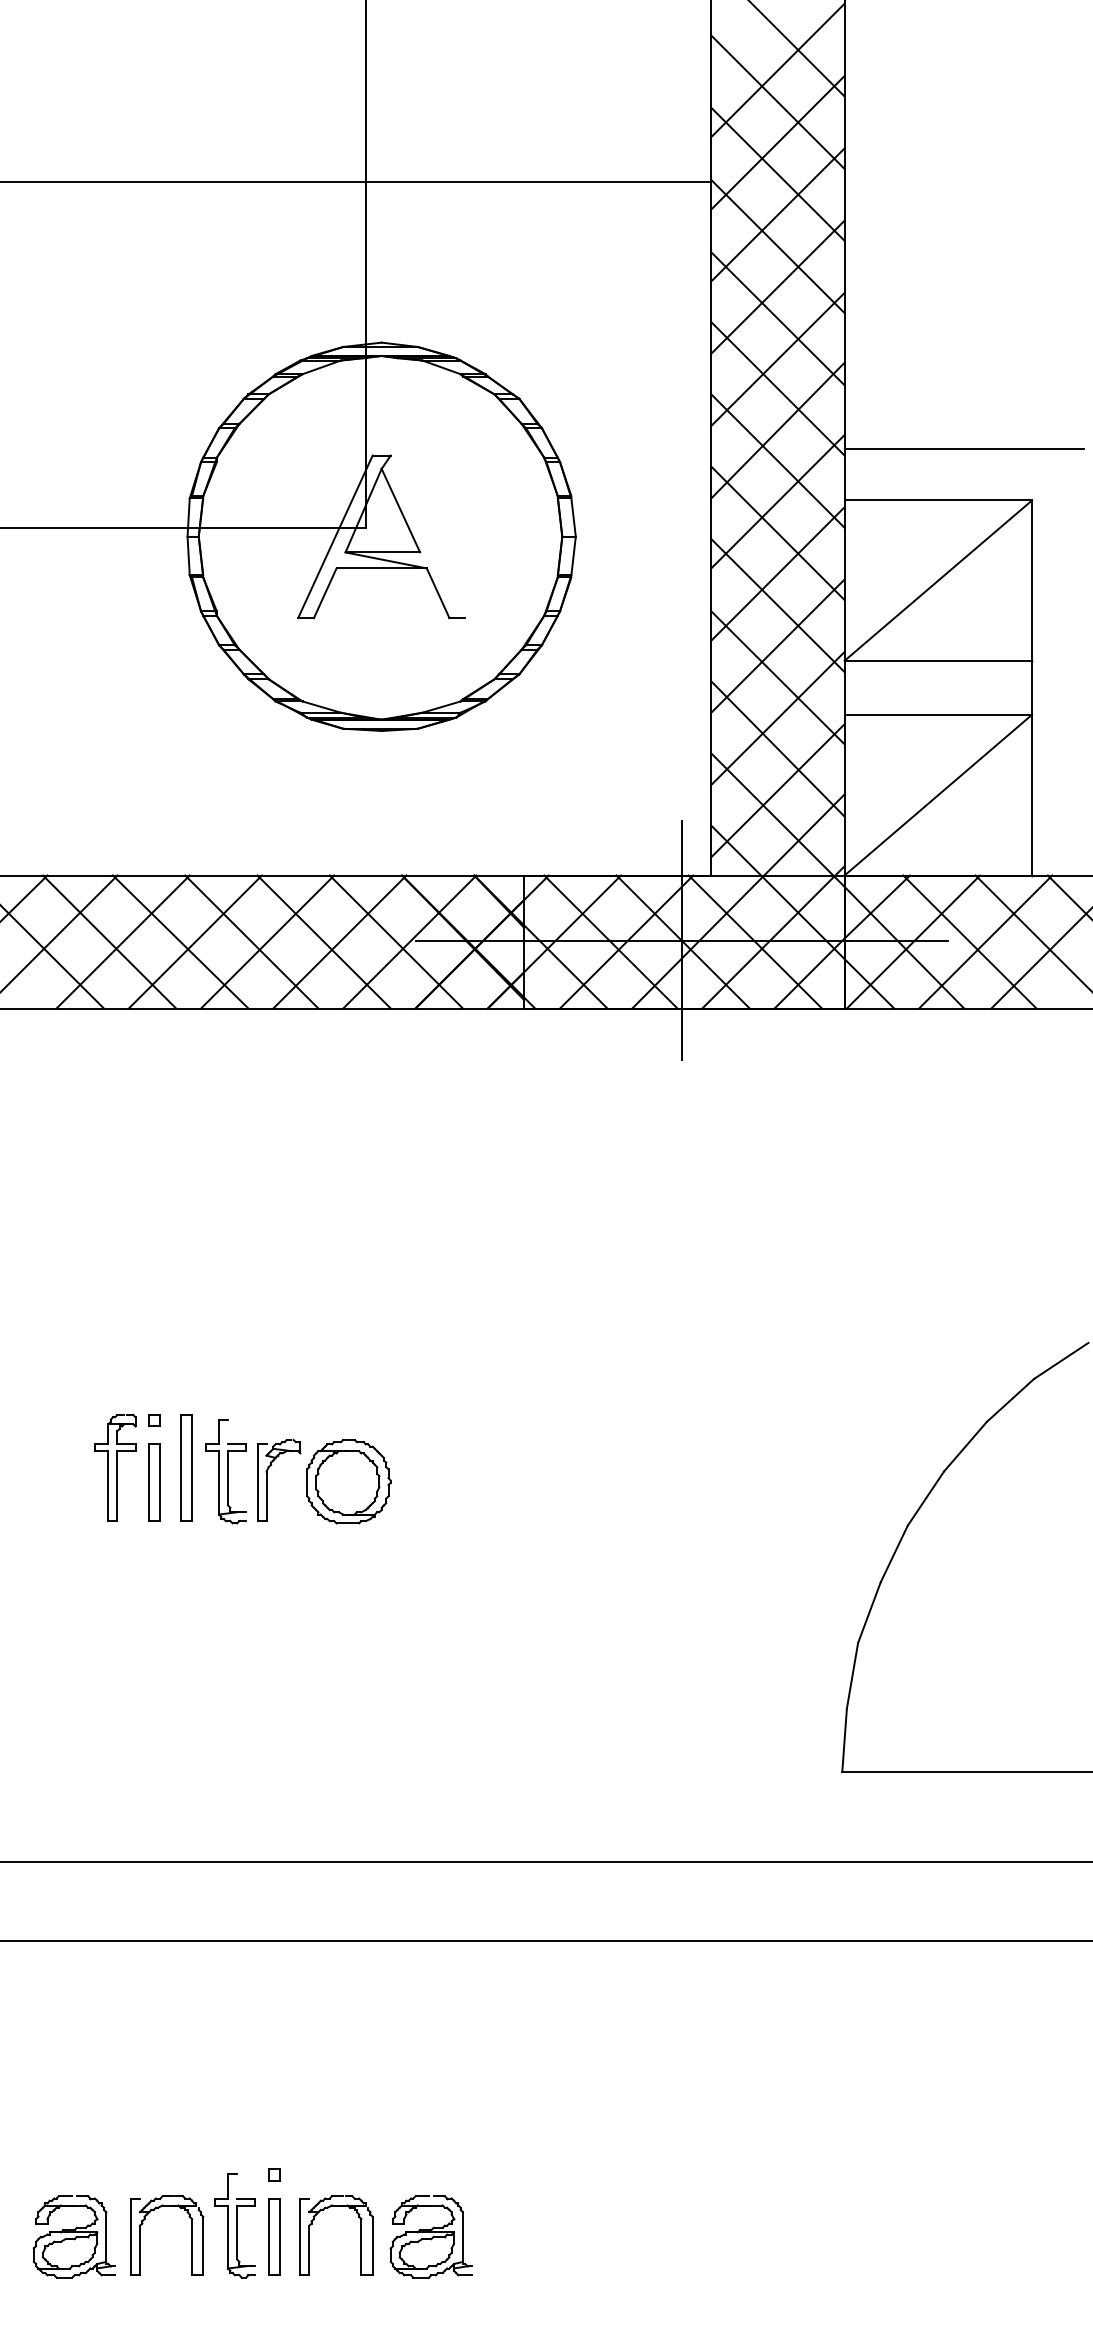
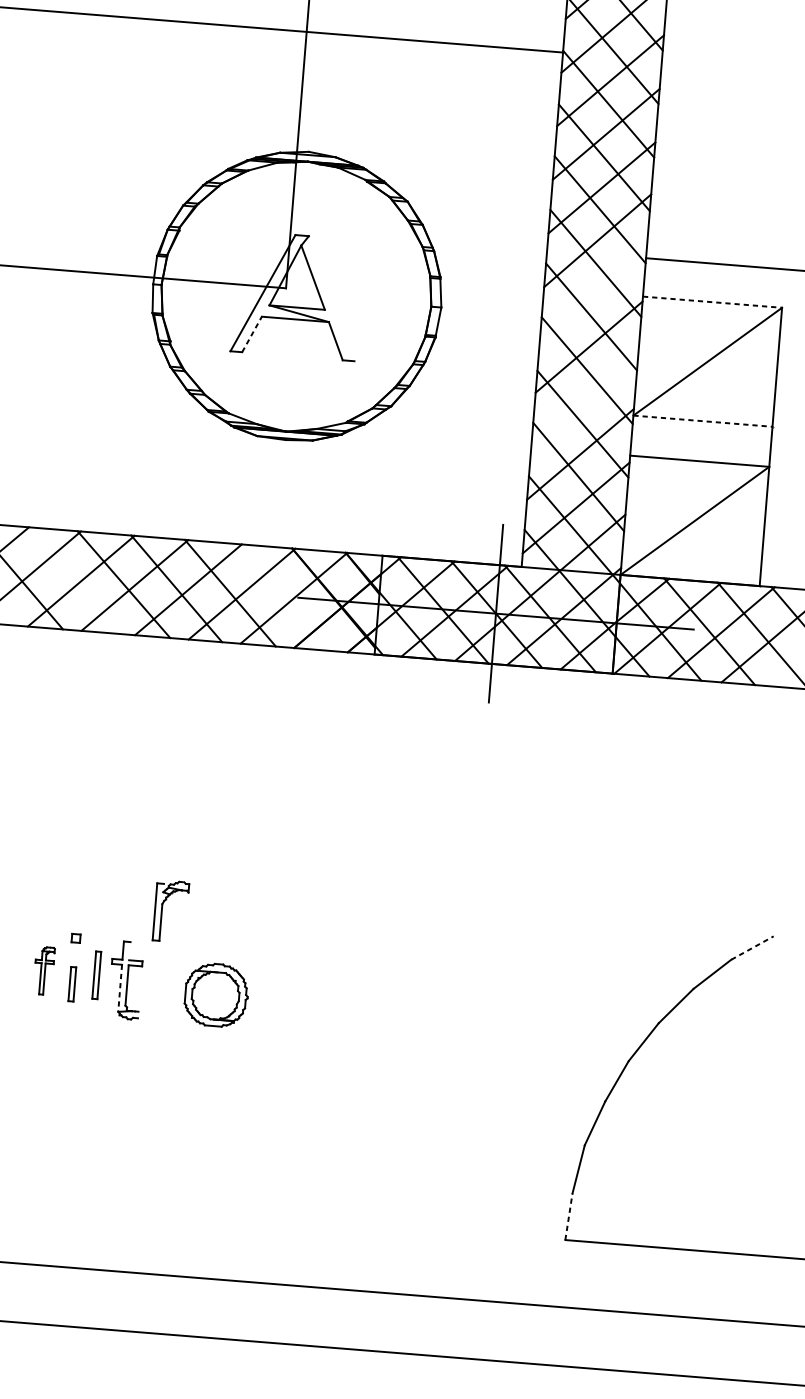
line: (938, 500) -> (712, 302), solid -> dashed
line: (777, 501) -> (593, 293), removed
line: (325, 592) -> (252, 333), solid -> dashed
line: (777, 645) -> (584, 400), removed
line: (938, 660) -> (703, 420), solid -> dashed
line: (109, 941) -> (71, 580), removed
line: (395, 941) -> (283, 597), removed
line: (1061, 1360) -> (752, 947), solid -> dashed
part: (115, 1467) -> (44, 970), size x0.6
part: (186, 1467) -> (96, 974), size x0.6
part: (267, 1480) -> (162, 910), moved
part: (154, 1482) -> (72, 984), size x0.6
line: (219, 1482) -> (120, 988), solid -> dashed
line: (844, 1740) -> (568, 1216), solid -> dashed

